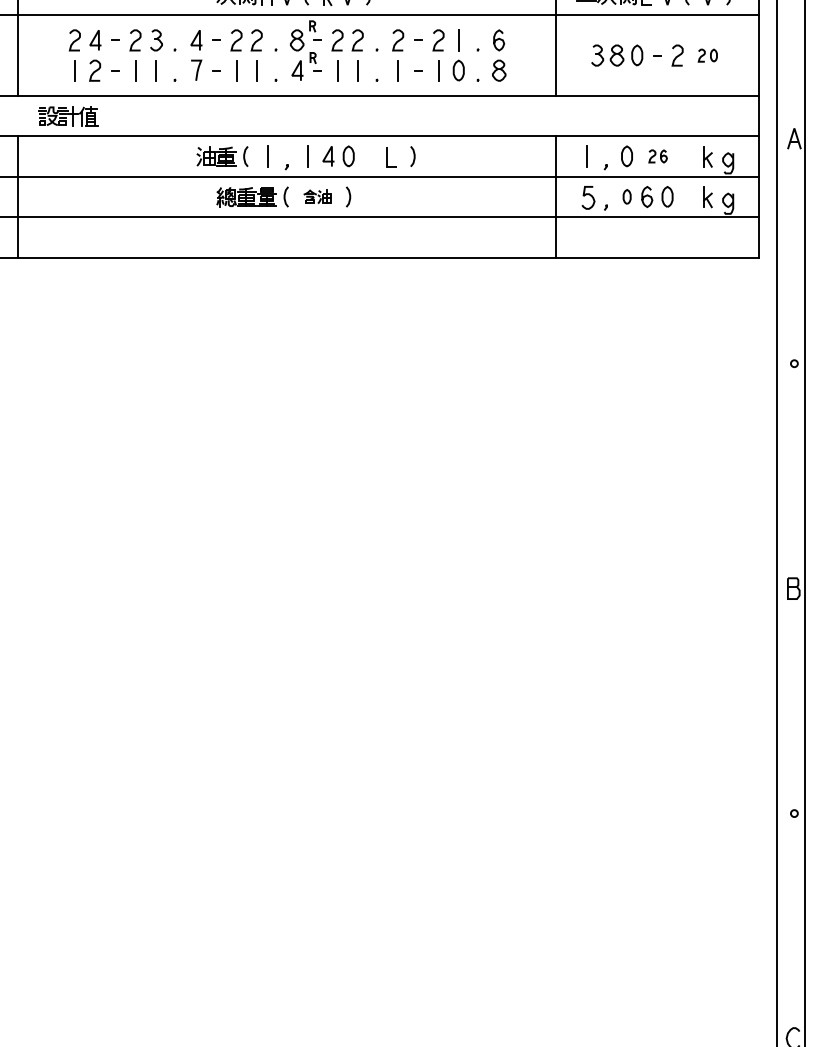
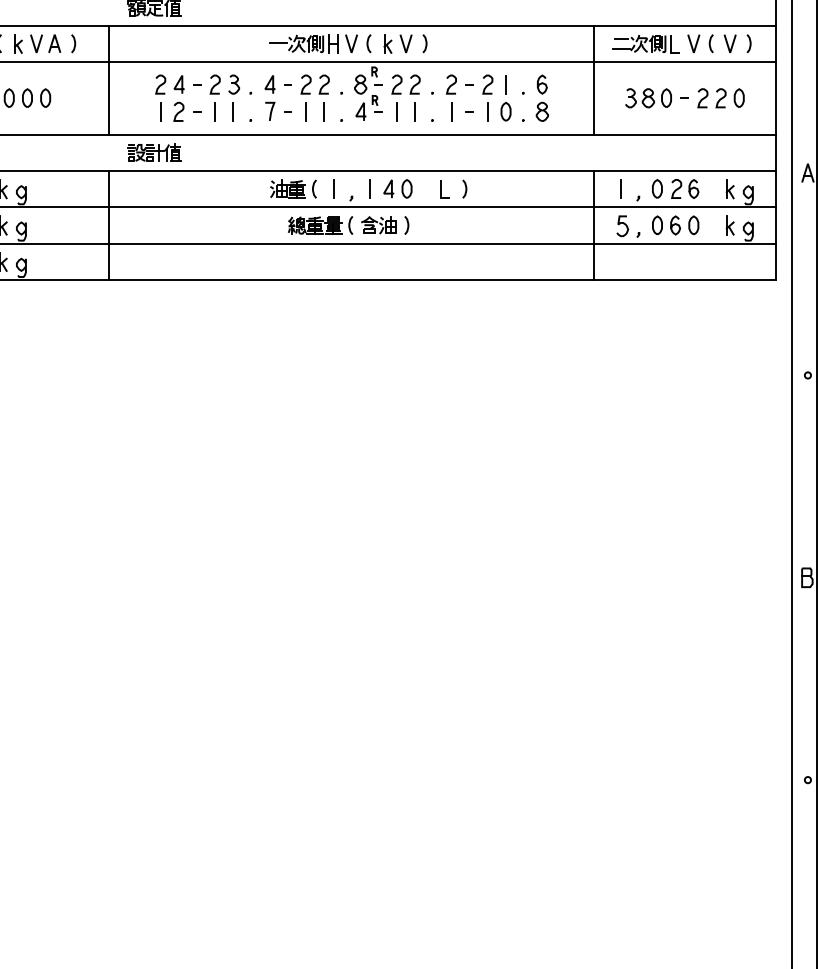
part: (707, 55) -> (729, 98), size x1.67
part: (658, 155) -> (685, 188), size x1.67
part: (317, 197) -> (378, 225), size x1.43
part: (627, 197) -> (657, 225), size x1.43

